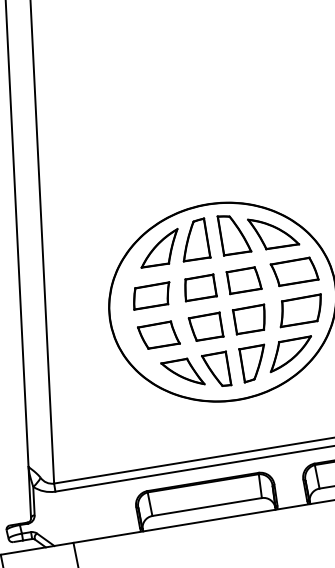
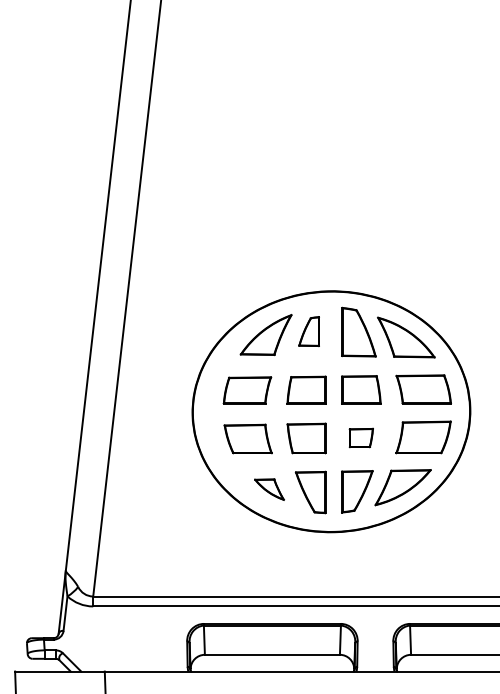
part: (193, 240) -> (308, 331), size x0.6
part: (250, 319) -> (361, 437), size x0.6
part: (182, 373) -> (269, 489), size x0.6

